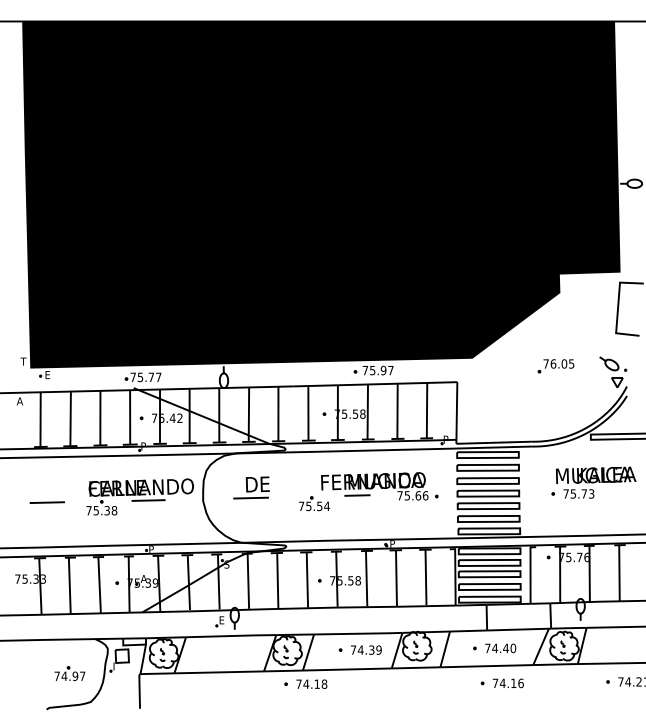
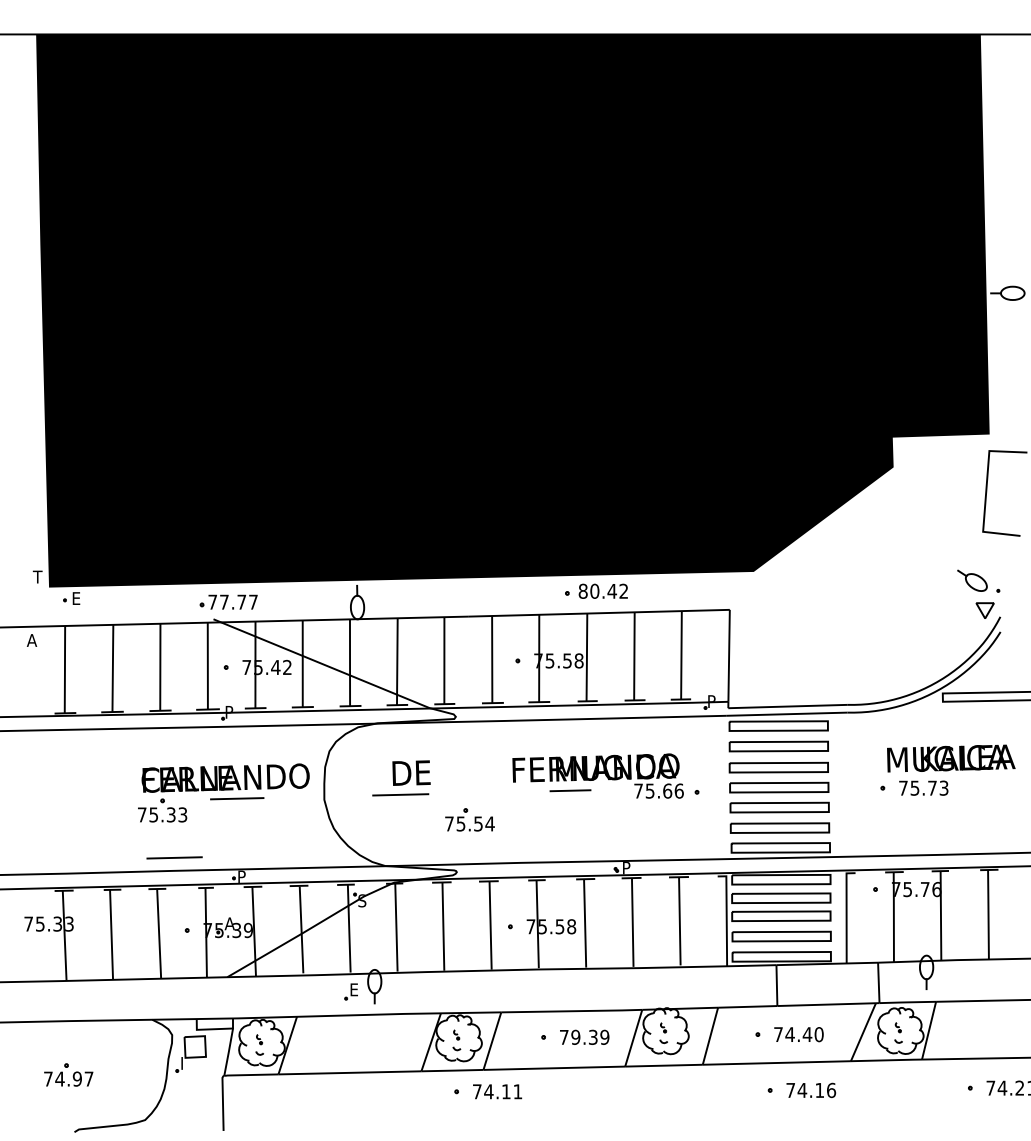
part: (555, 366) -> (886, 584), removed
text: (377, 370) -> (602, 591), 75.97 -> 80.42
text: (140, 377) -> (224, 602), 75.77 -> 77.77
line: (46, 502) -> (173, 857), moved
part: (314, 503) -> (470, 819), moved
text: (114, 510) -> (182, 814), 75.38 -> 75.33
text: (360, 649) -> (575, 1036), 74.39 -> 79.39
part: (69, 673) -> (67, 1074), moved
text: (324, 683) -> (517, 1090), 74.18 -> 74.11

